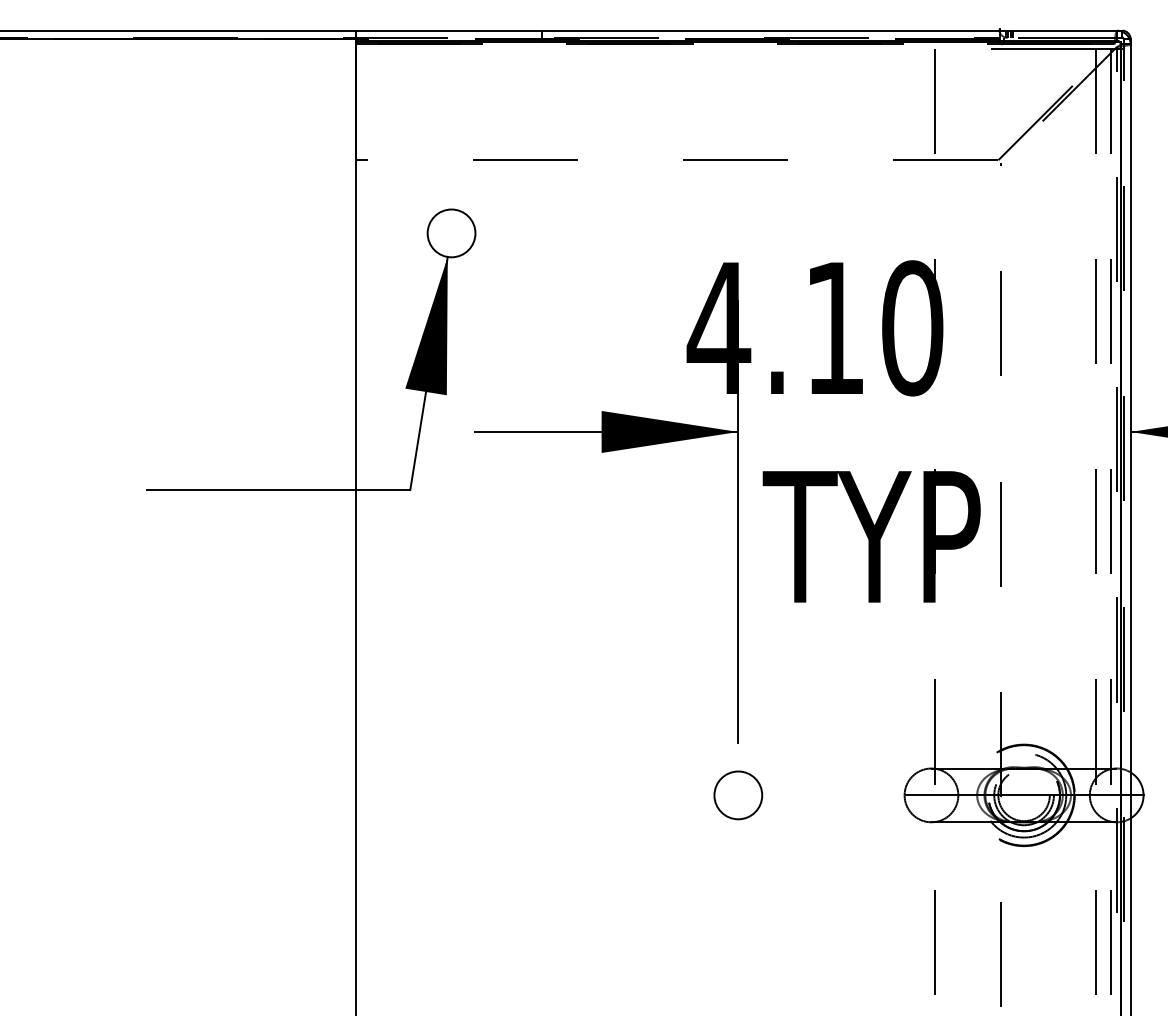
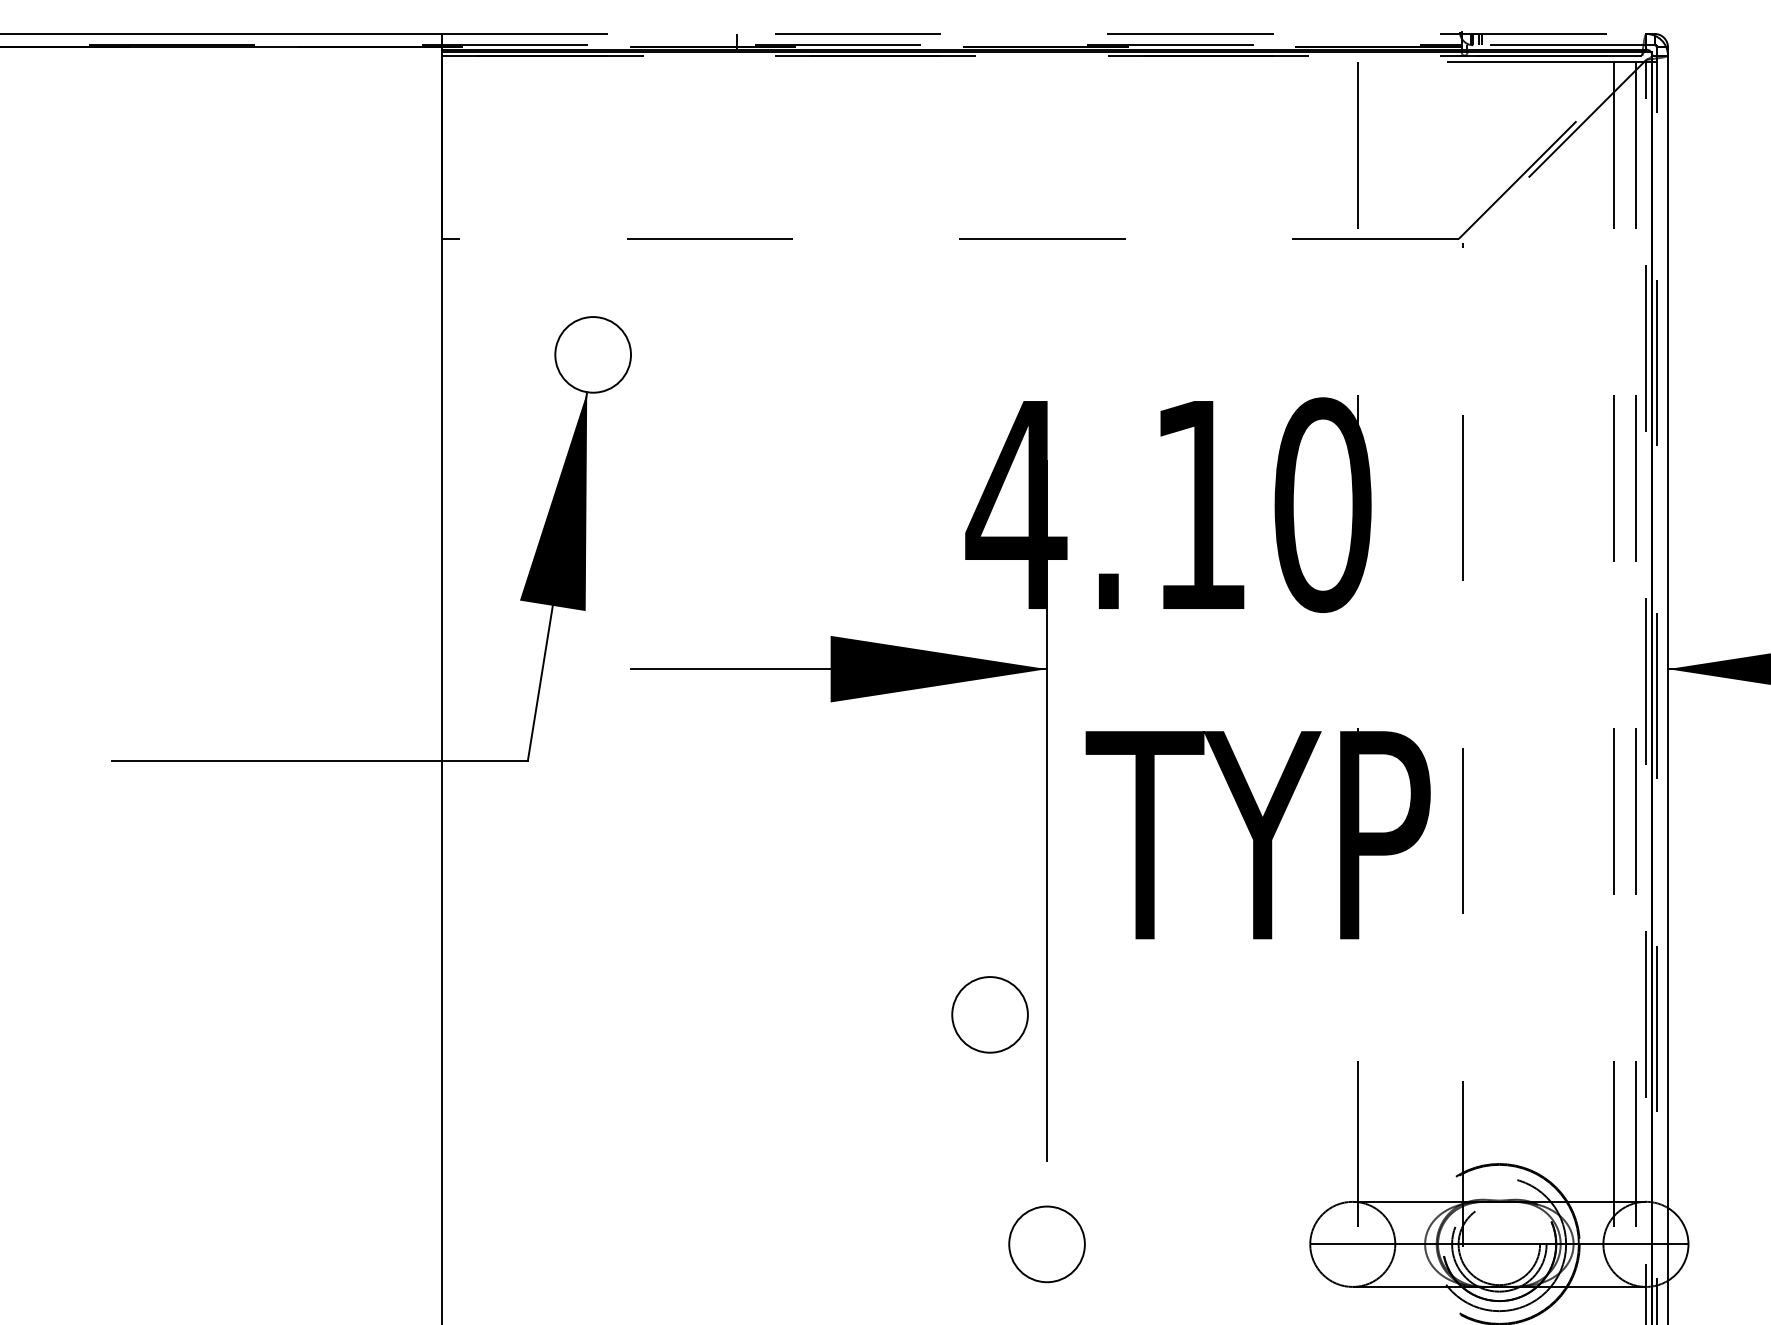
line: (736, 30) -> (1044, 33), solid -> dashed
circle: (702, 650) -> (990, 1015), added

